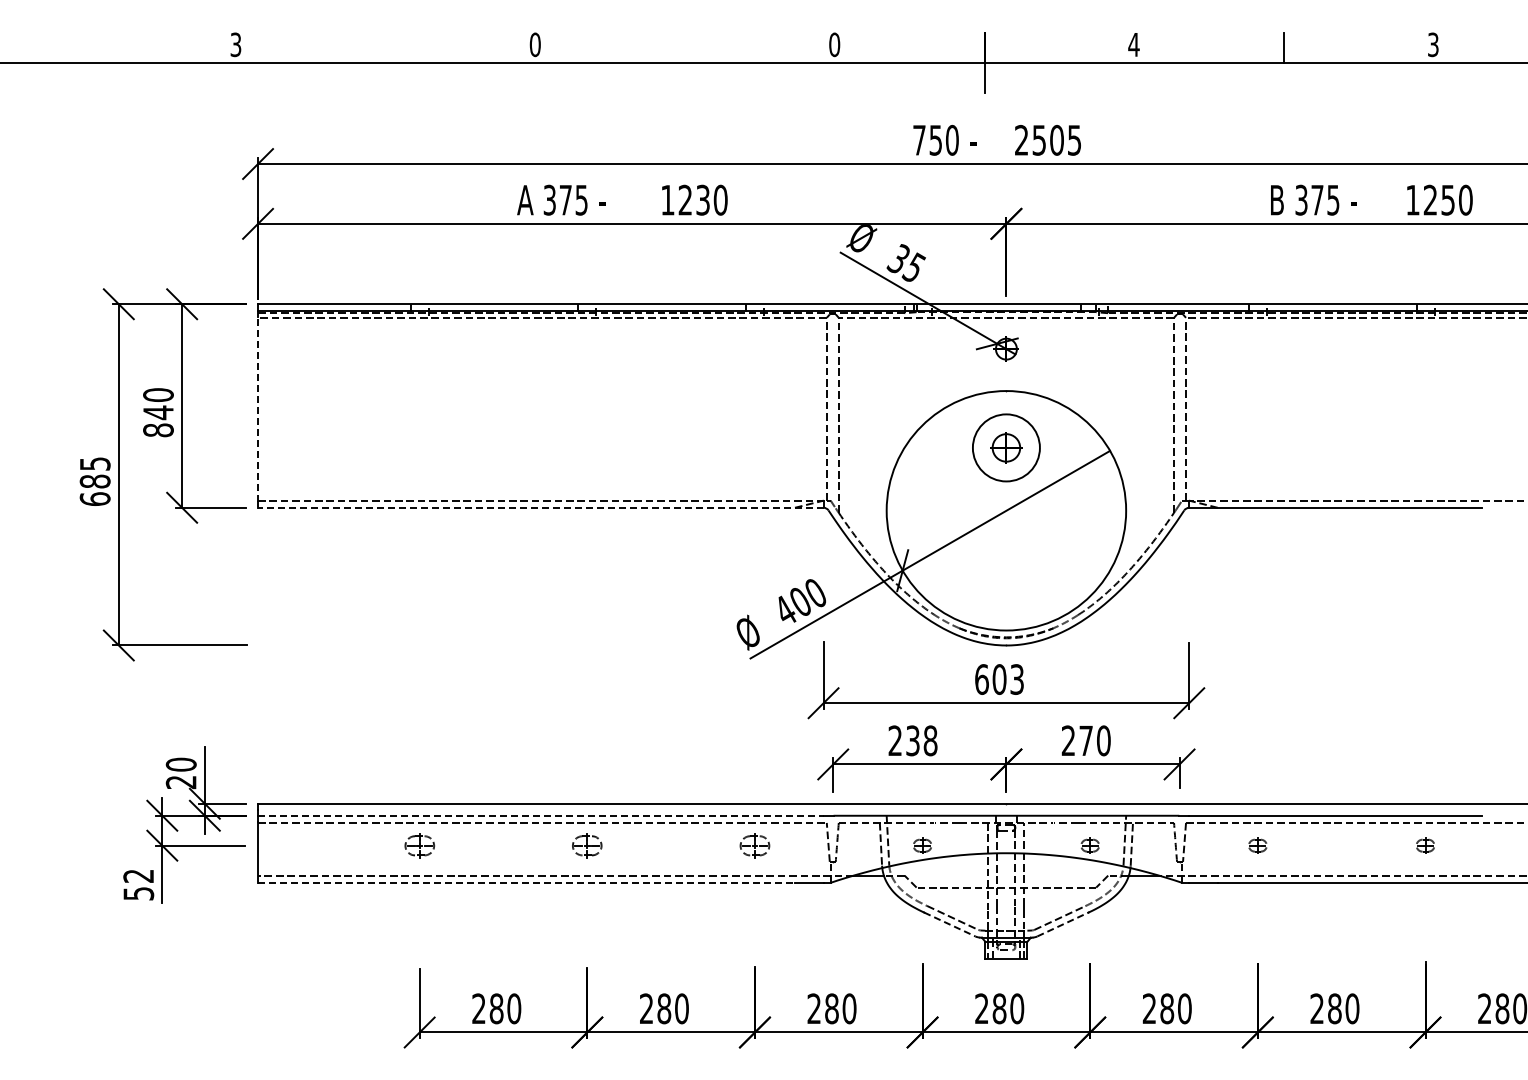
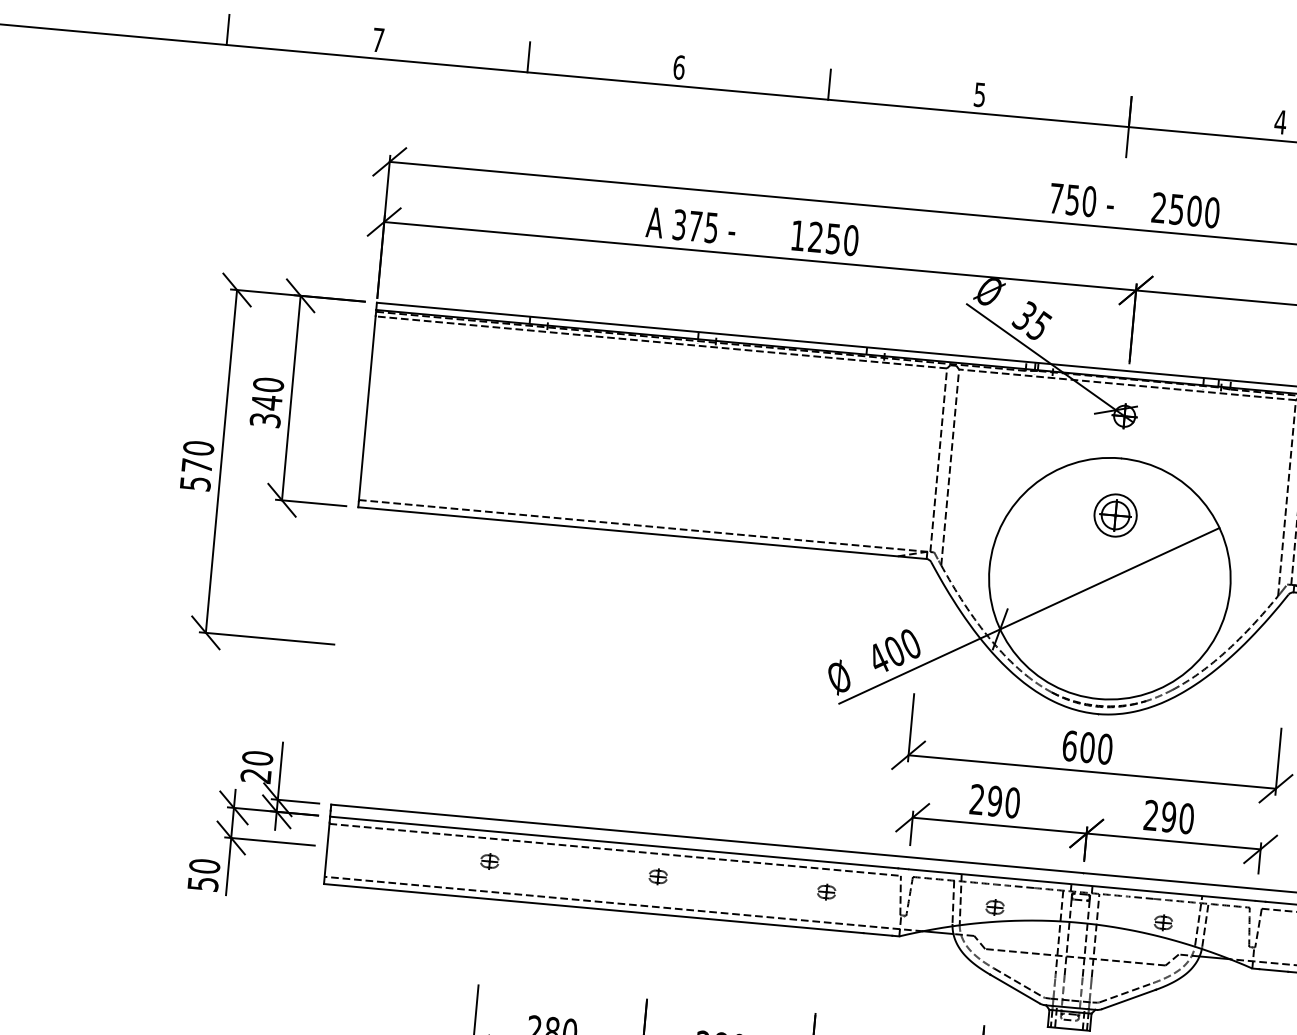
text: (235, 44) -> (378, 39), 3 -> 7
text: (534, 44) -> (678, 67), 0 -> 6
text: (834, 44) -> (979, 94), 0 -> 5
line: (86, 48) -> (227, 30), added
line: (385, 48) -> (528, 57), added
line: (685, 48) -> (829, 84), added
text: (1074, 139) -> (1212, 211), 2505 -> 2500
text: (703, 199) -> (834, 238), 1230 -> 1250
line: (258, 409) -> (367, 408), dashed -> solid
text: (158, 430) -> (265, 420), 840 -> 340
circle: (1006, 447) -> (1115, 515), size x0.62
text: (94, 481) -> (196, 465), 685 -> 570
line: (540, 507) -> (642, 532), dashed -> solid
text: (1017, 679) -> (1105, 749), 603 -> 600
text: (921, 740) -> (1003, 801), 238 -> 290
text: (1086, 740) -> (1169, 816), 270 -> 290
line: (540, 815) -> (613, 842), dashed -> solid
part: (419, 845) -> (489, 861), size x0.62
part: (587, 845) -> (658, 876), size x0.62
part: (754, 845) -> (826, 891), size x0.62
text: (138, 876) -> (204, 866), 52 -> 50
line: (527, 882) -> (594, 908), dashed -> solid
line: (950, 924) -> (1015, 989), dashed -> solid
line: (1063, 924) -> (1129, 999), dashed -> solid

